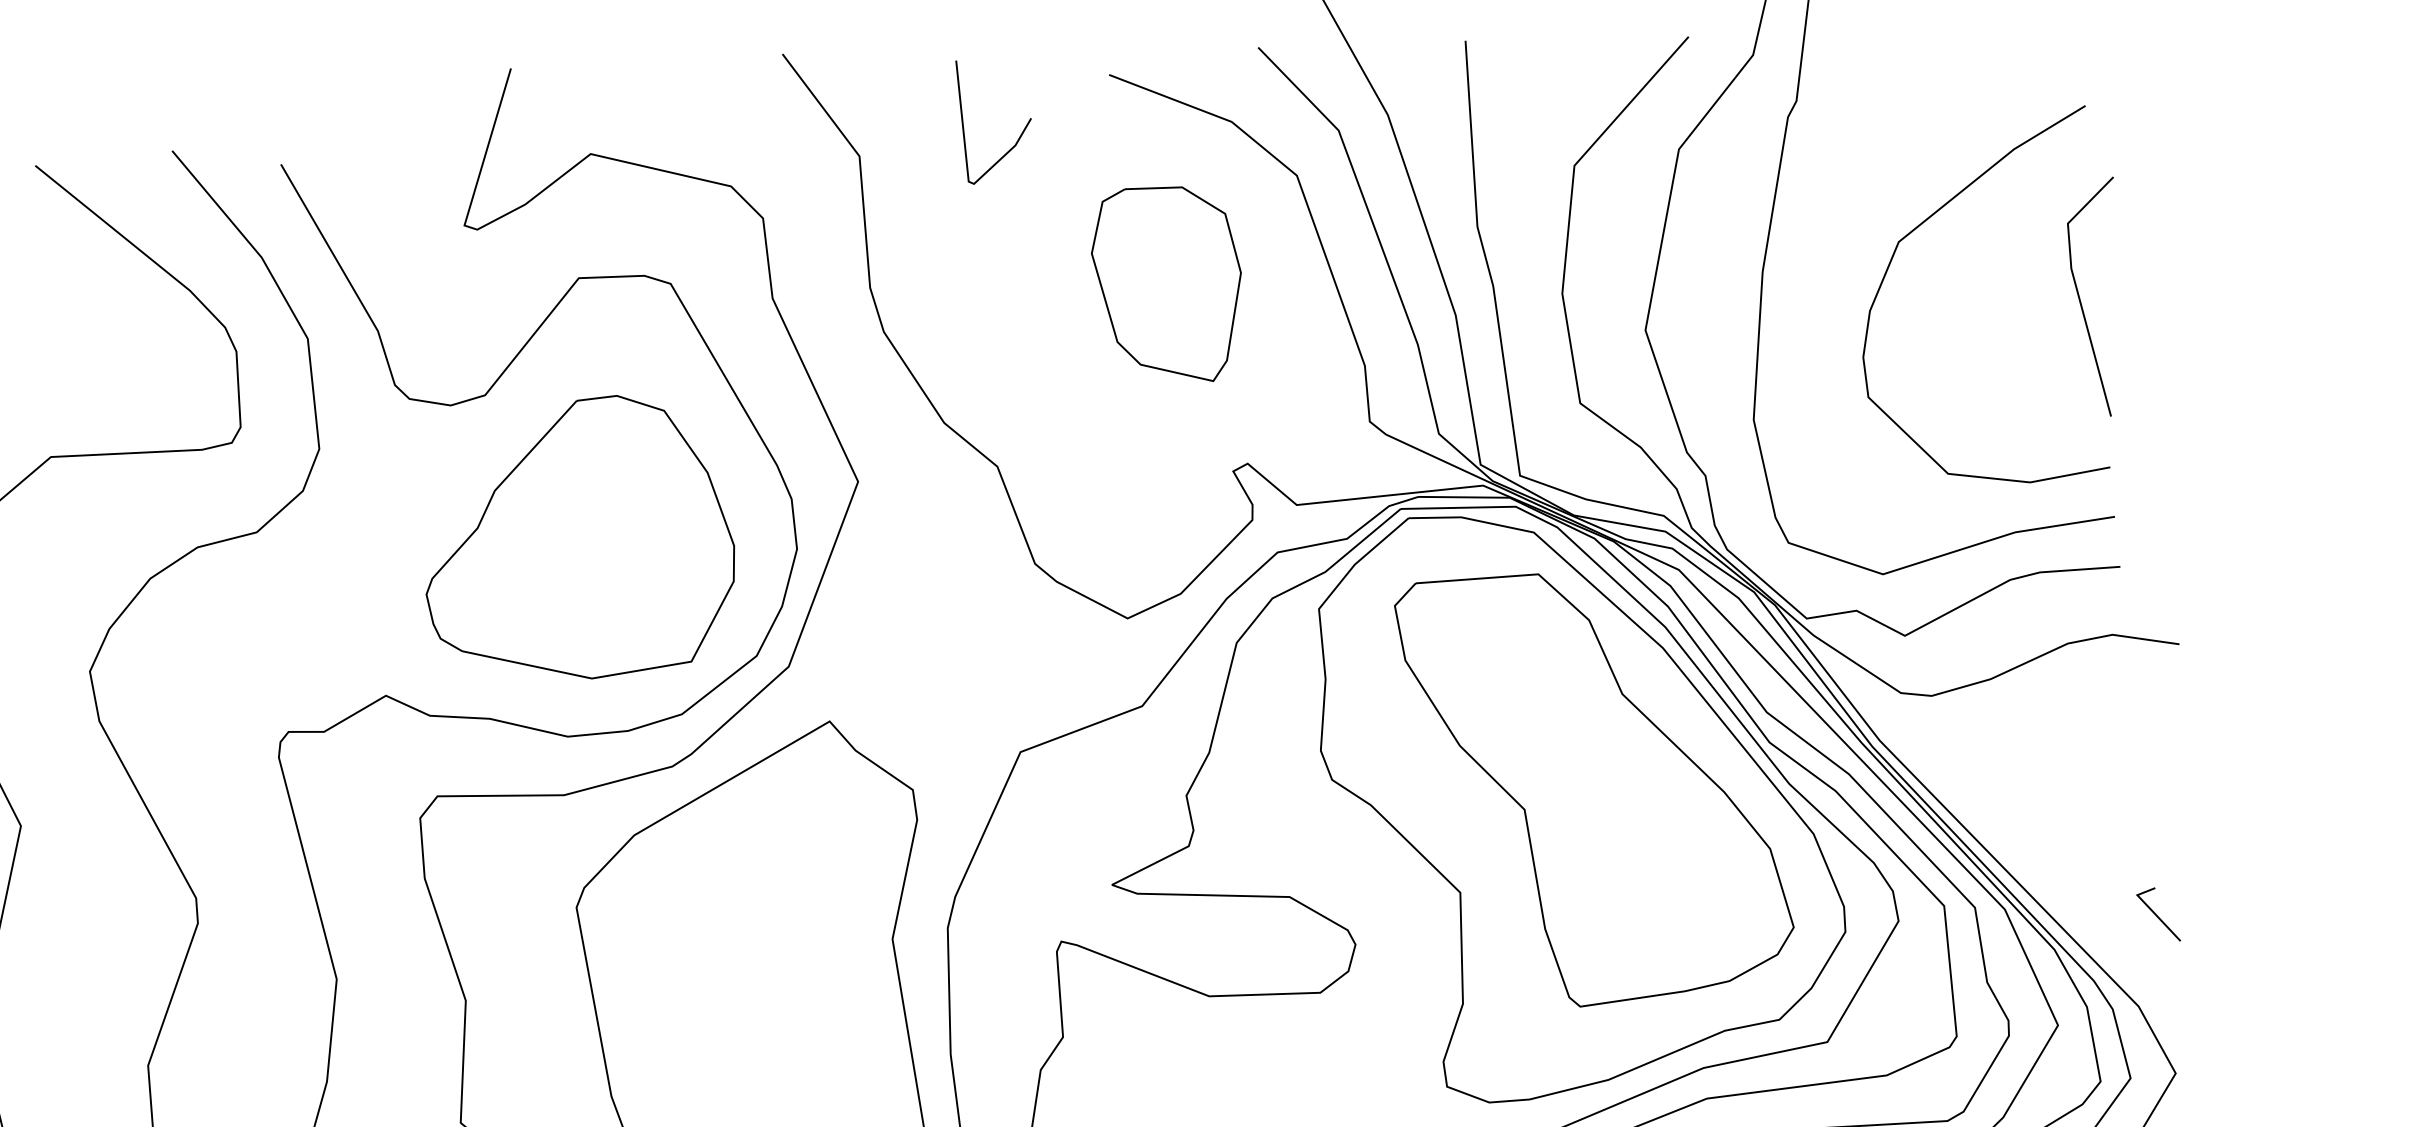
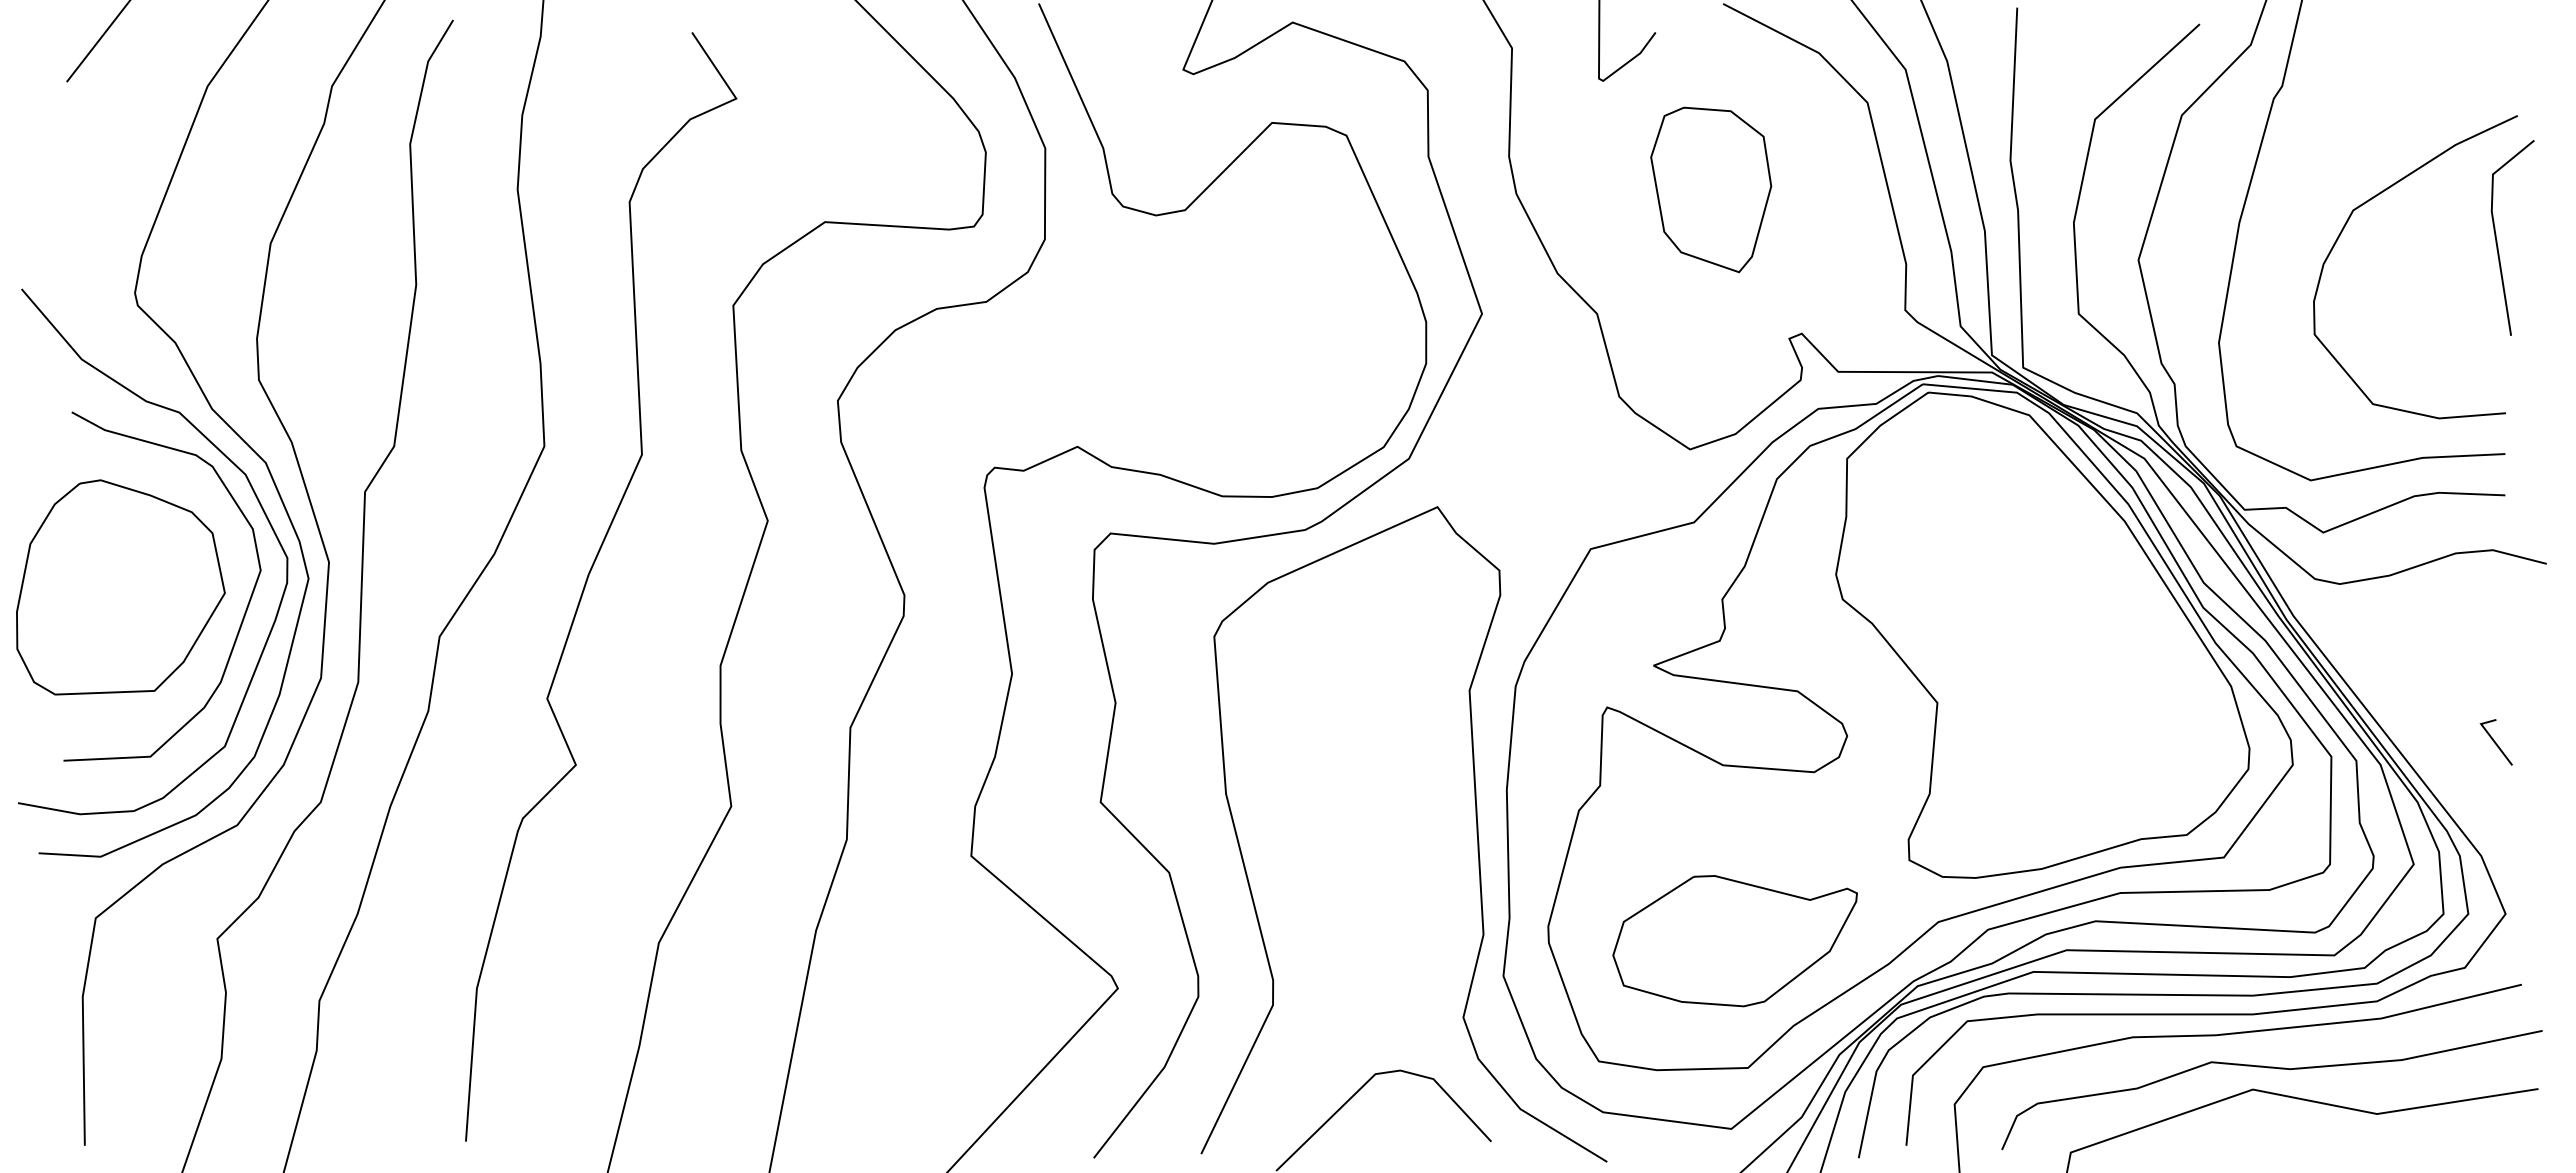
part: (1169, 284) -> (1711, 189), moved
line: (2082, 302) -> (2497, 240), moved
part: (576, 540) -> (1246, 336), removed
part: (1595, 784) -> (2057, 626), removed
line: (2157, 915) -> (2495, 742), moved

